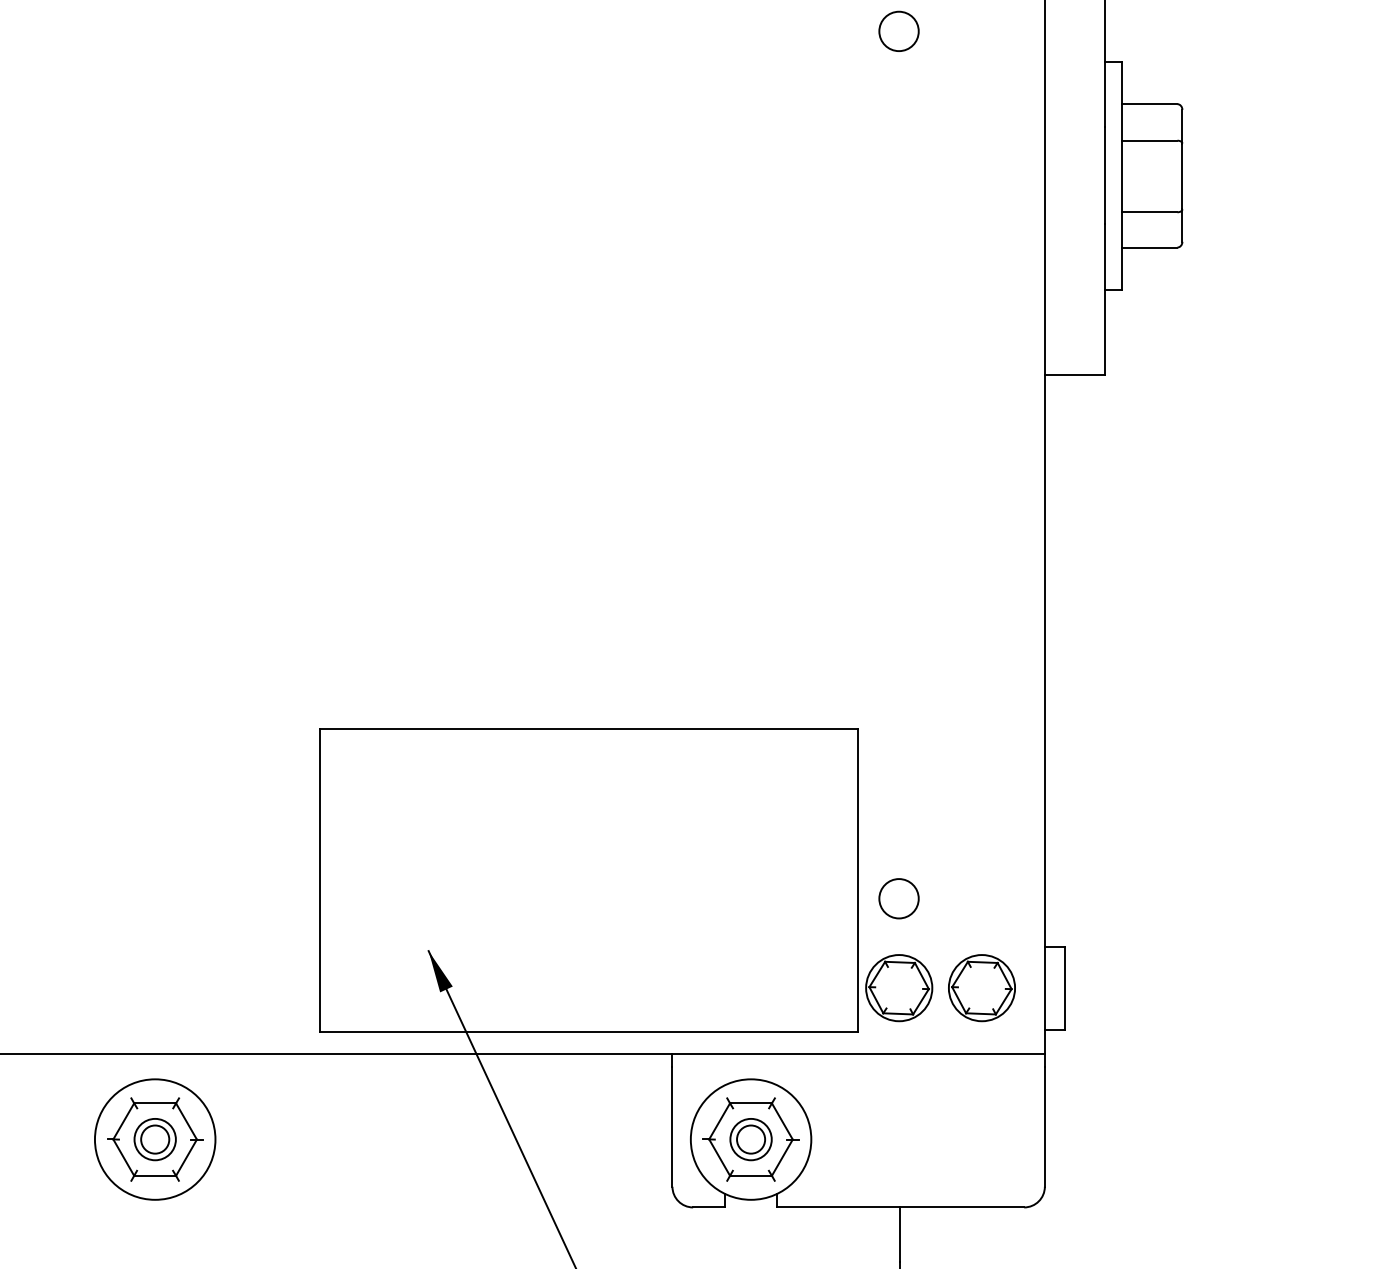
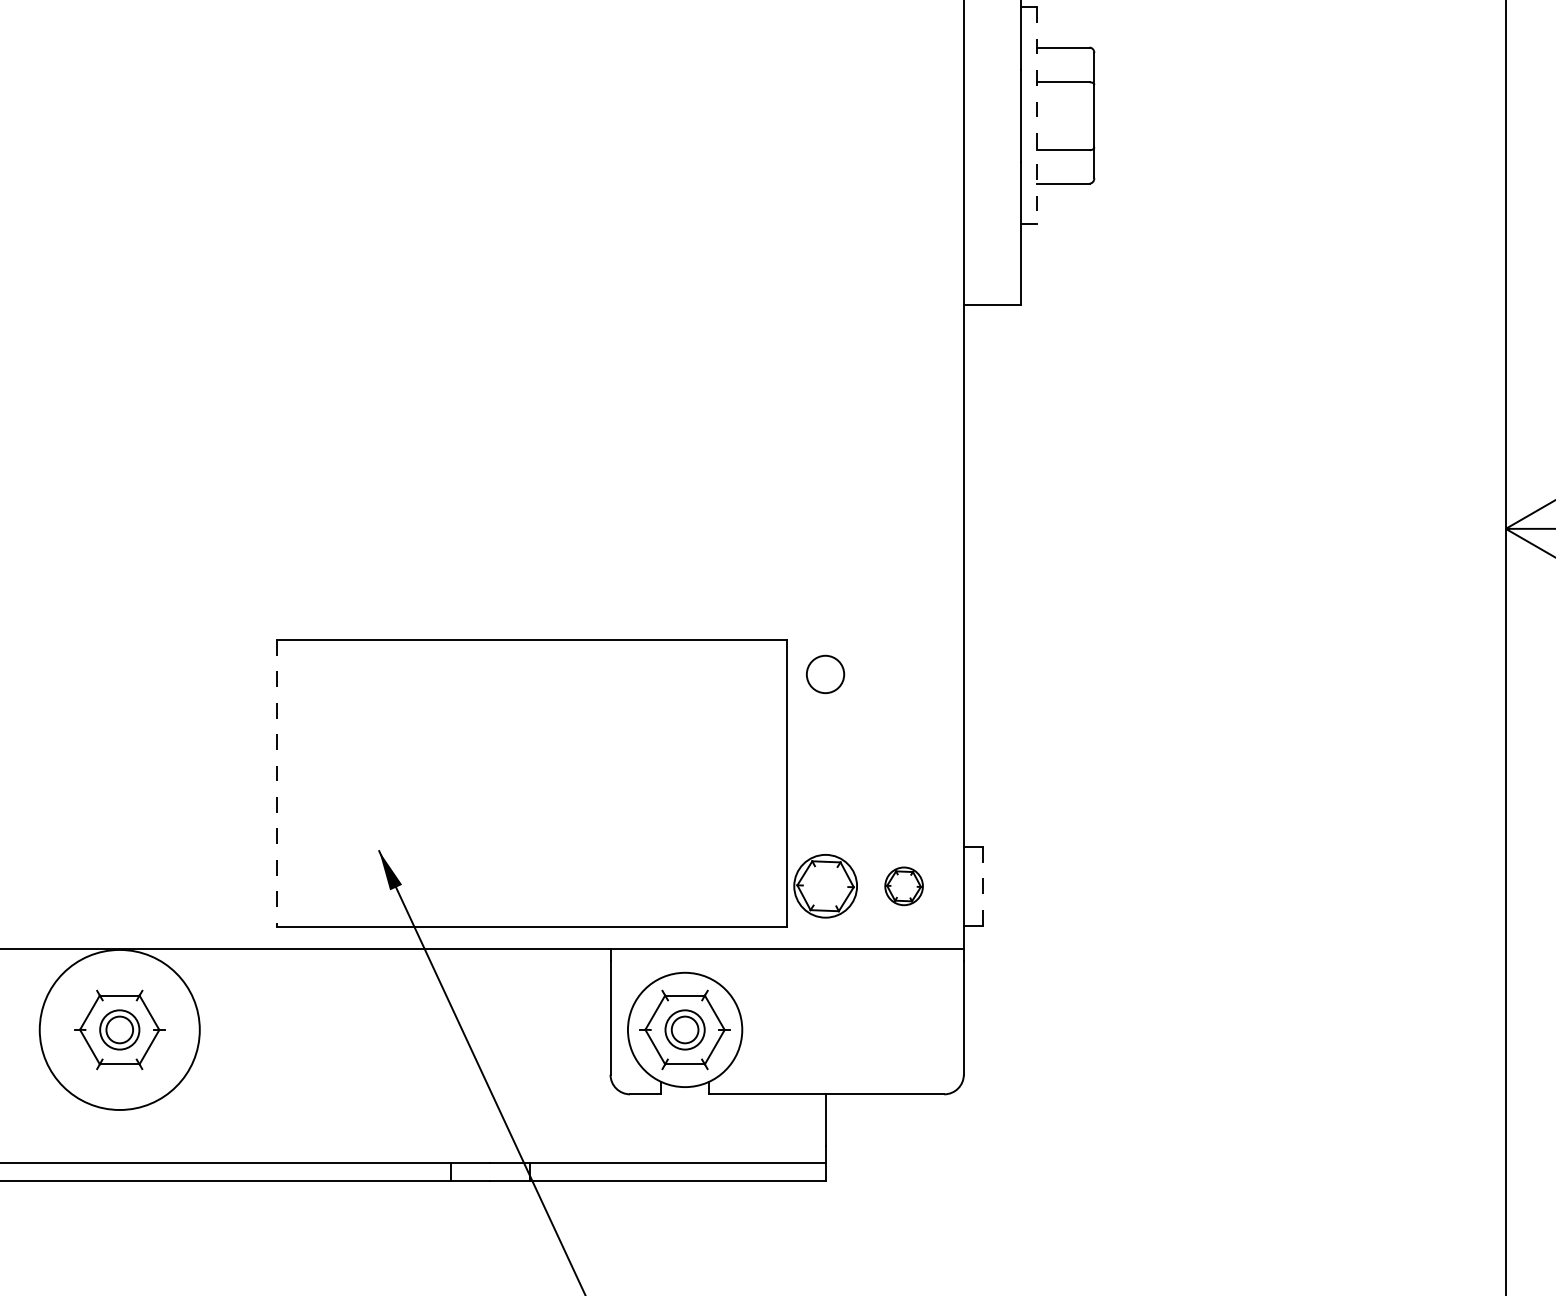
line: (1122, 176) -> (1037, 116), solid -> dashed
line: (320, 879) -> (276, 783), solid -> dashed
circle: (899, 897) -> (825, 673), moved
part: (981, 988) -> (903, 886), size x0.6
line: (1064, 988) -> (982, 886), solid -> dashed
circle: (154, 1139) -> (119, 1029), size x1.4

